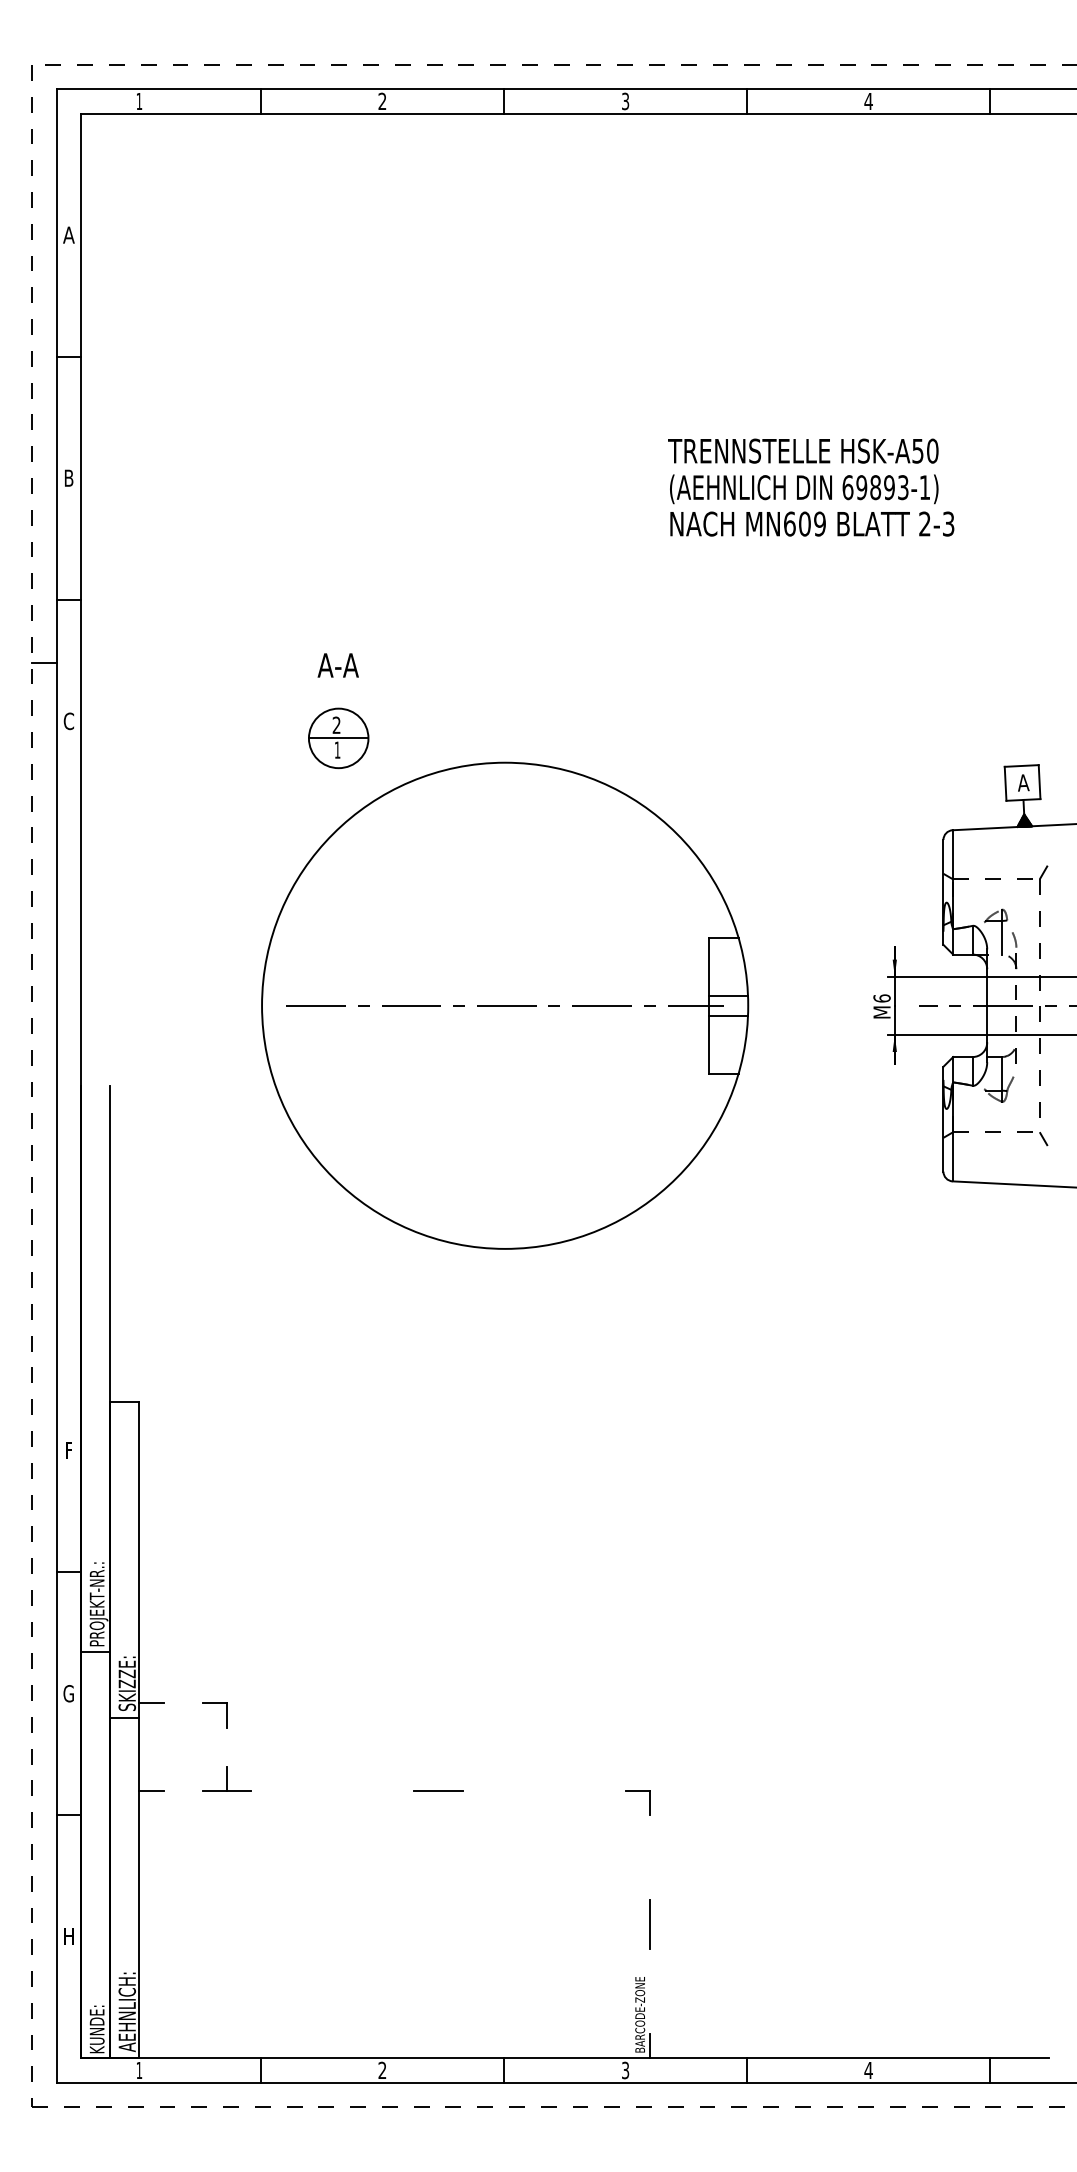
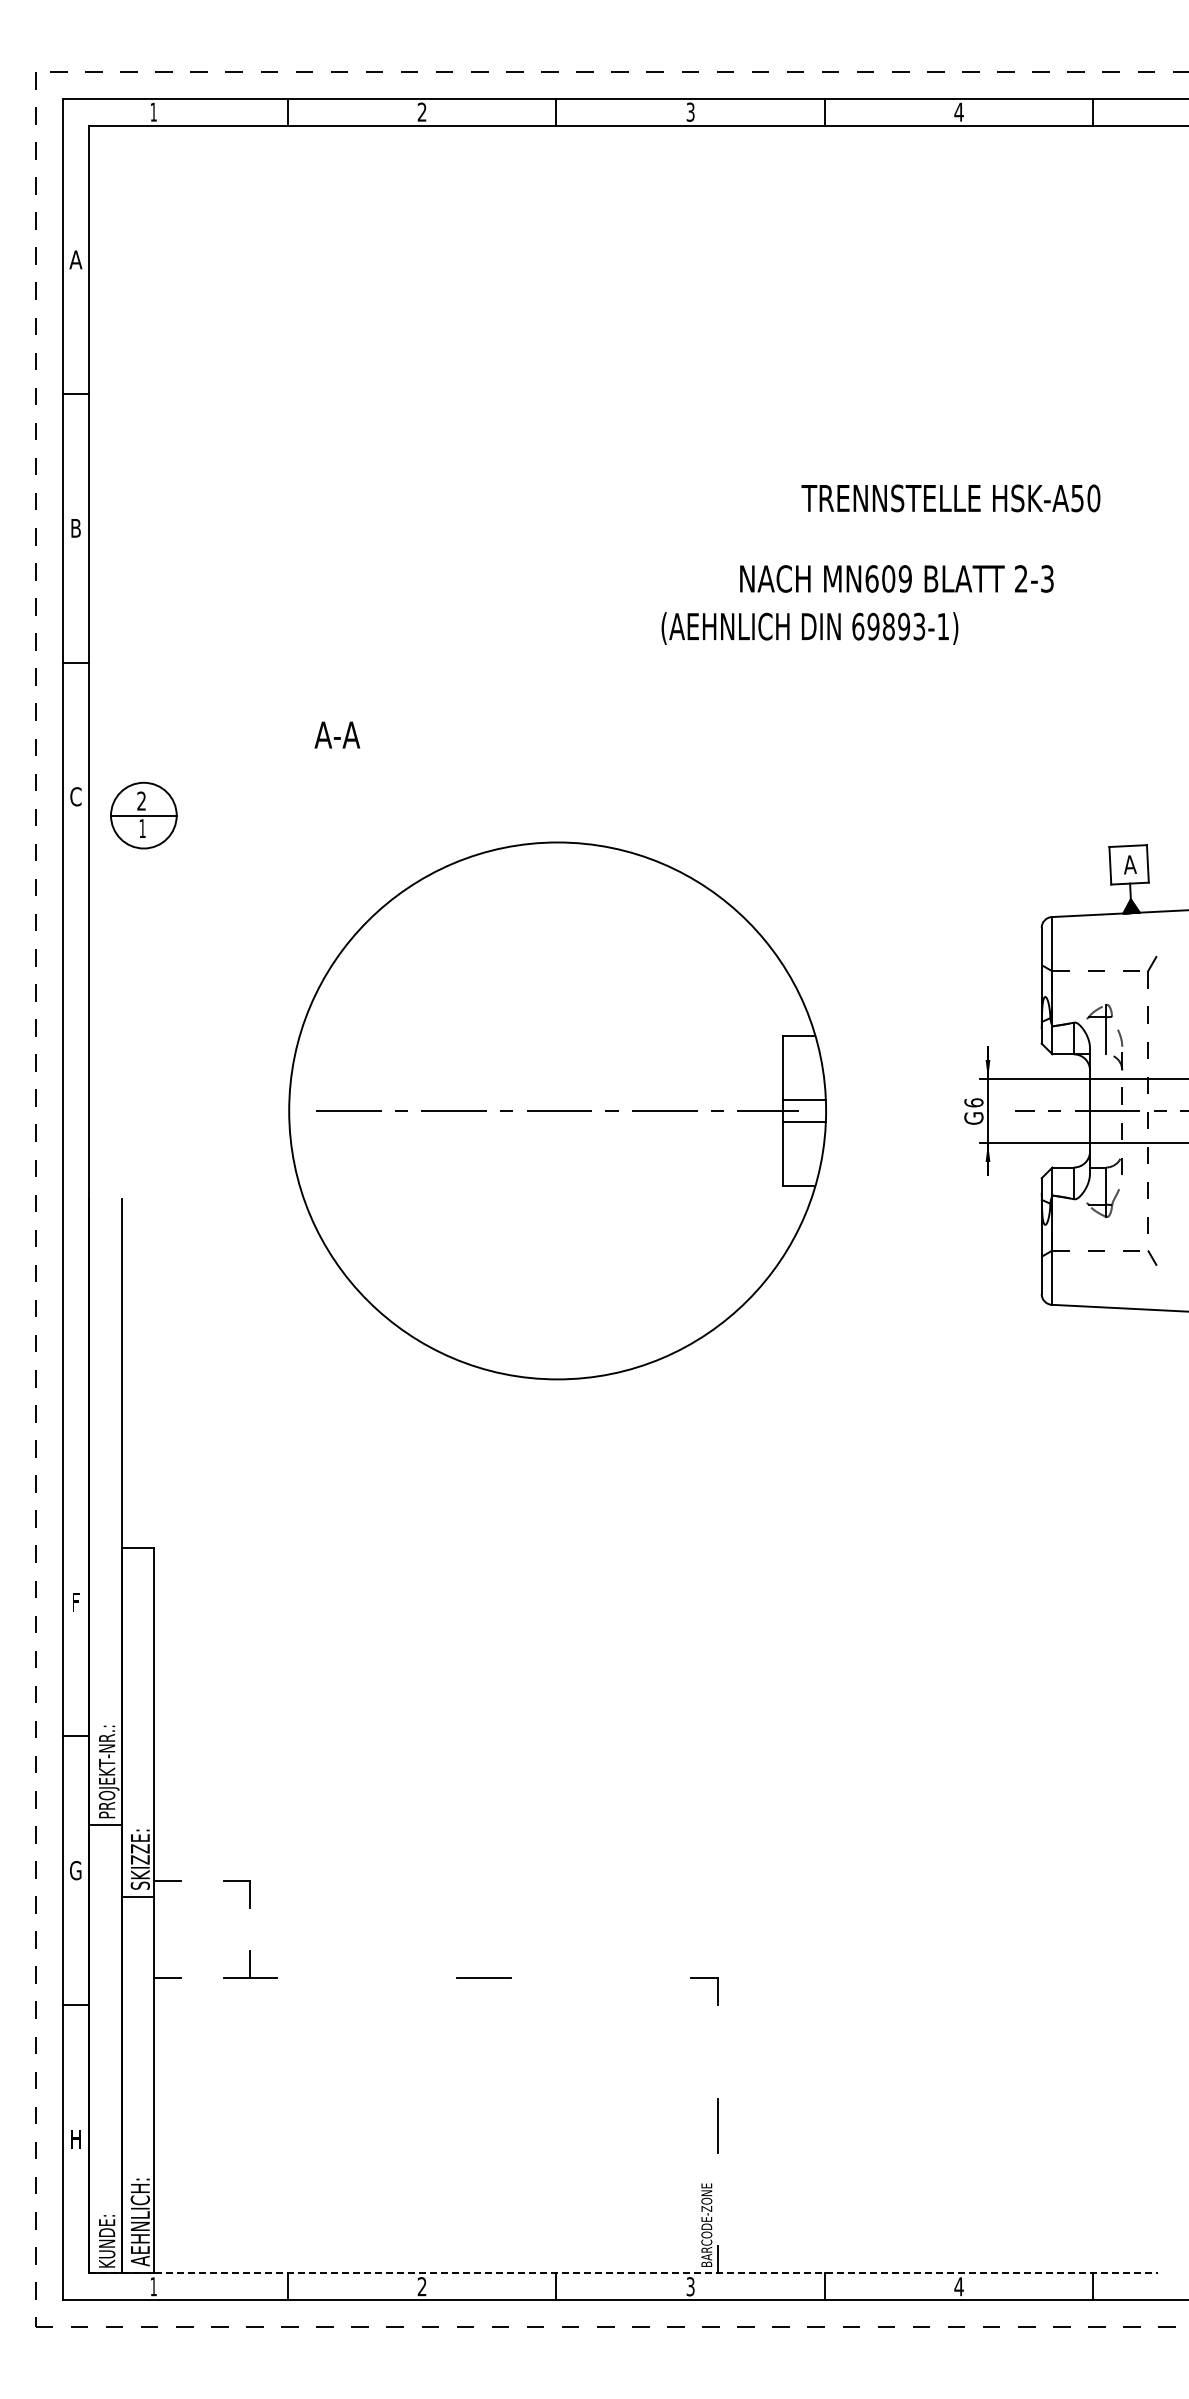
text: (802, 451) -> (950, 498), moved
text: (803, 489) -> (809, 628), moved
line: (44, 663) -> (48, 732), removed
text: (338, 664) -> (337, 734), moved
part: (338, 738) -> (143, 815), moved
text: (881, 1011) -> (973, 1117), M -> G
line: (565, 2058) -> (624, 2273), solid -> dashed

